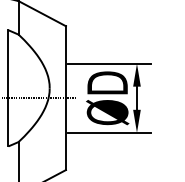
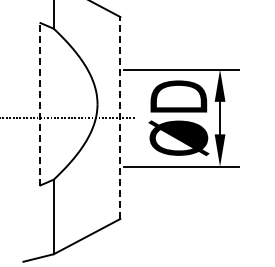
line: (8, 88) -> (39, 104), solid -> dashed
line: (66, 98) -> (120, 118), solid -> dashed

